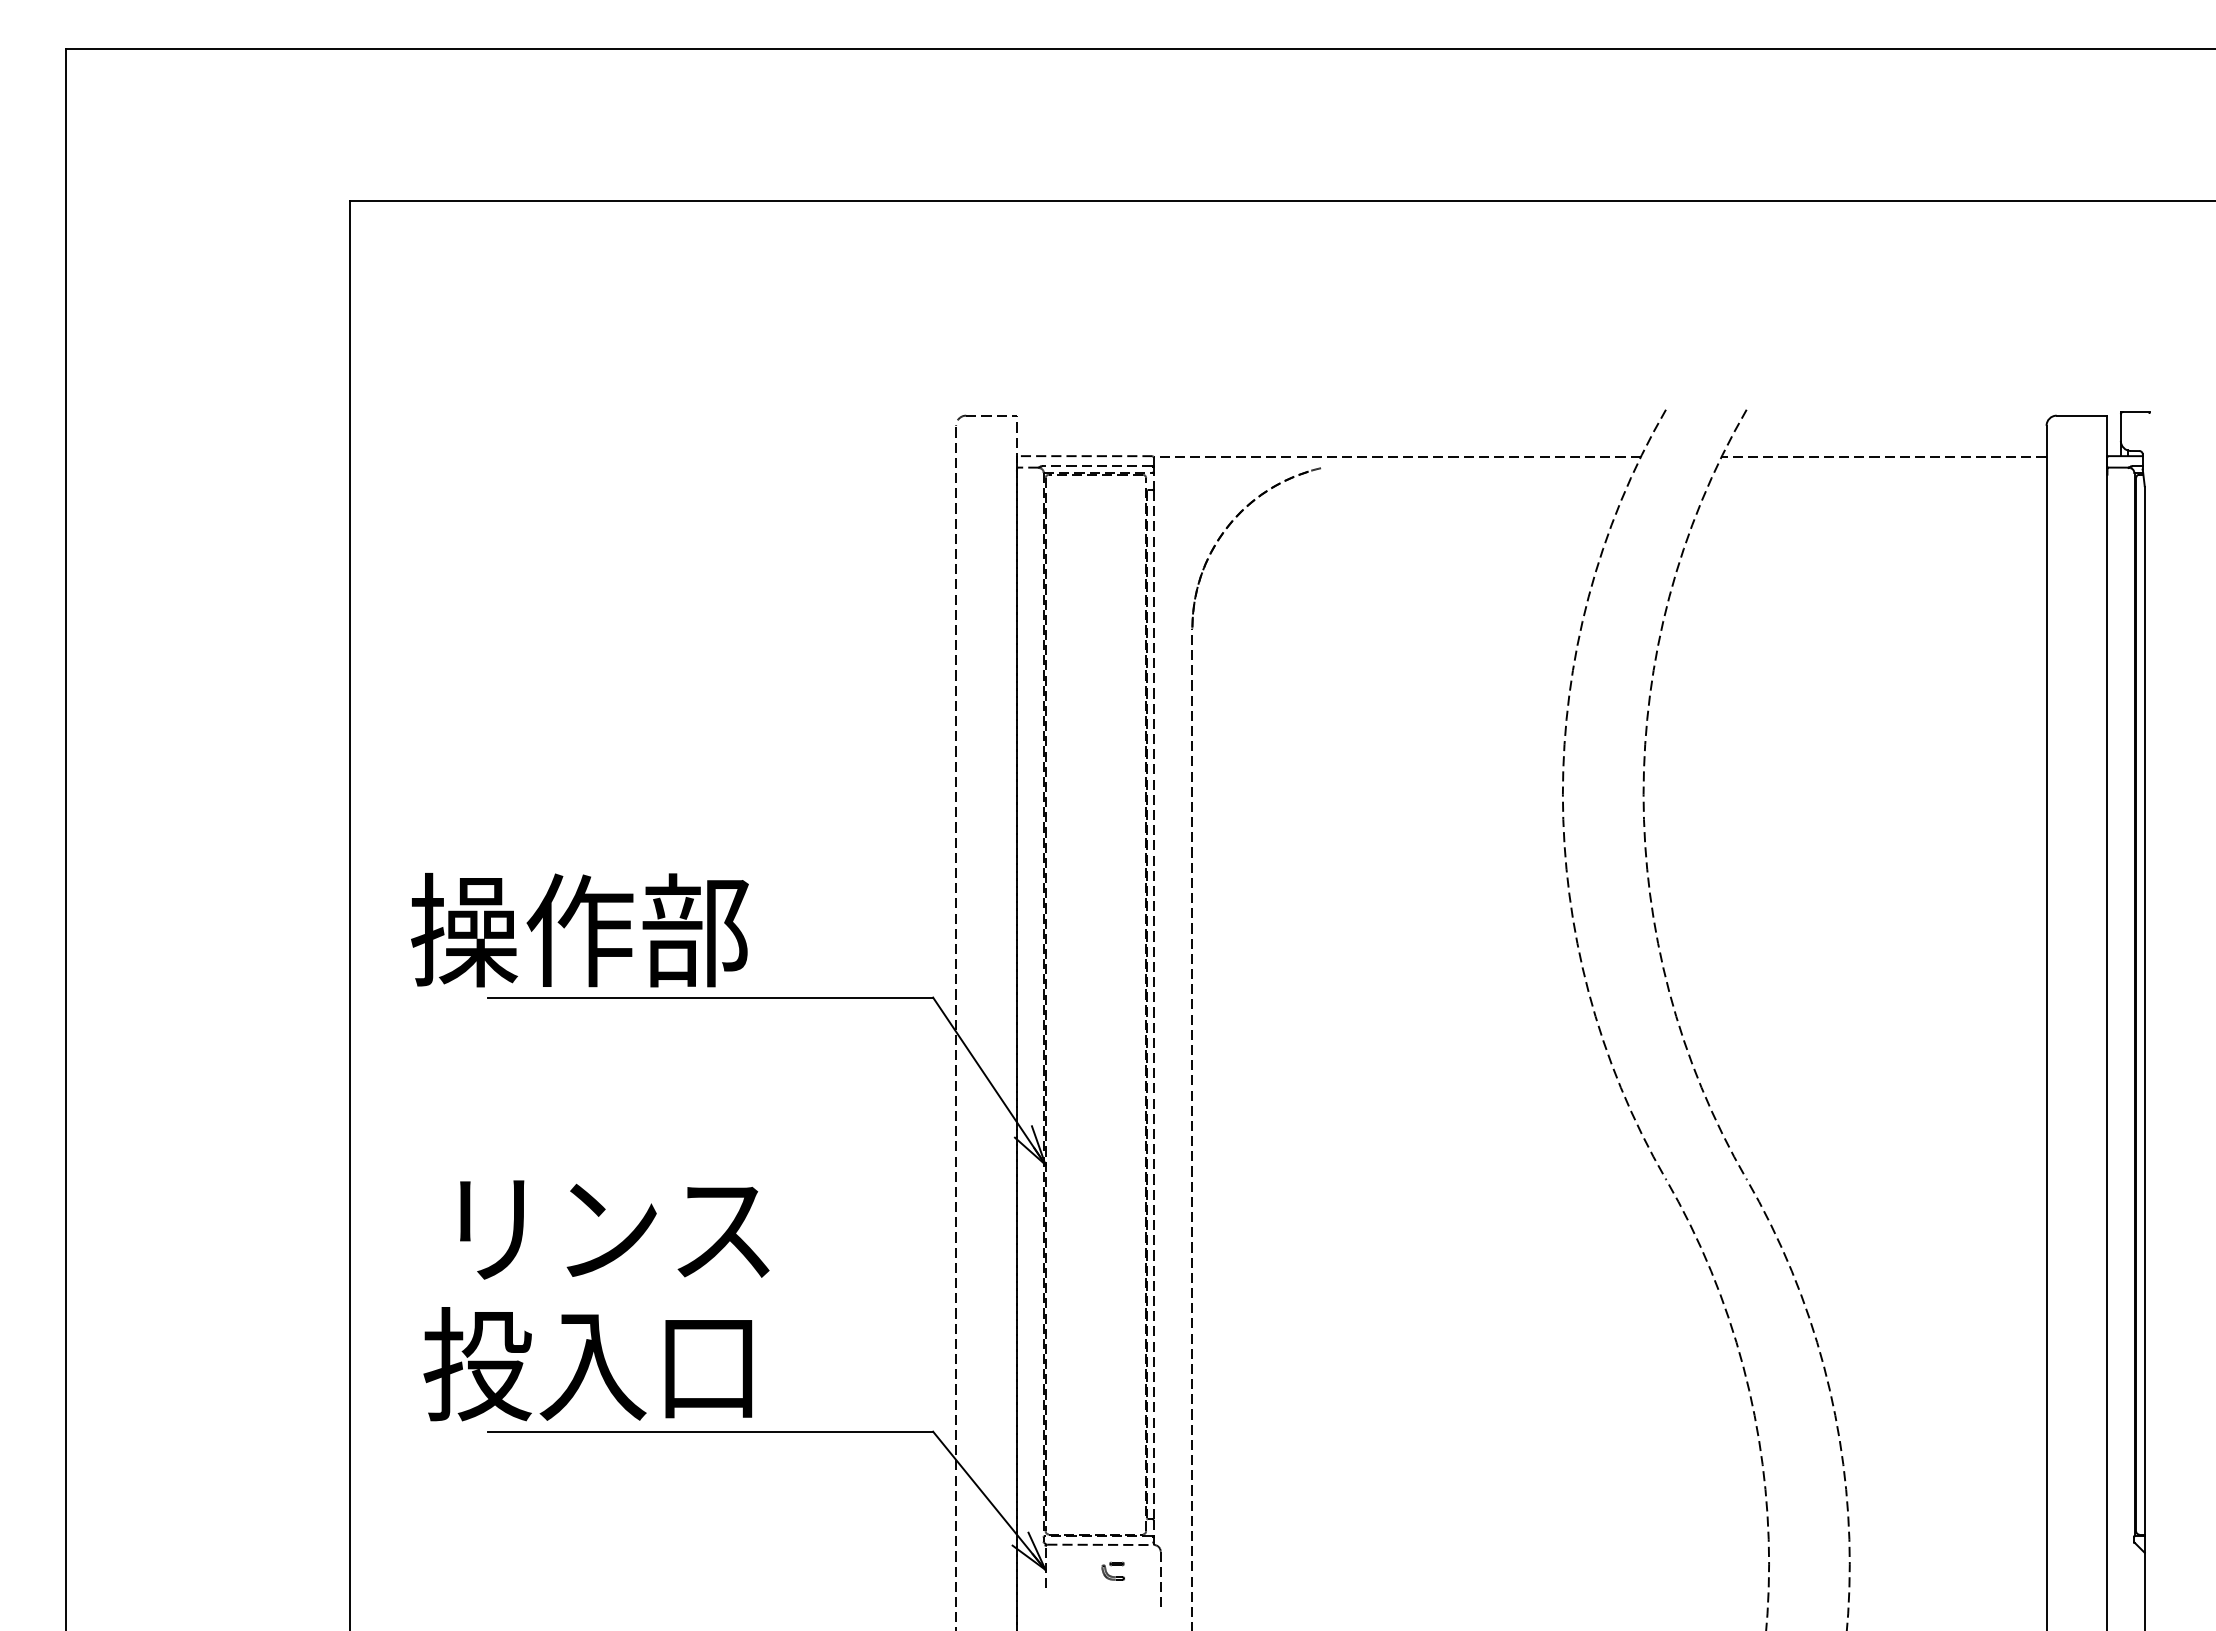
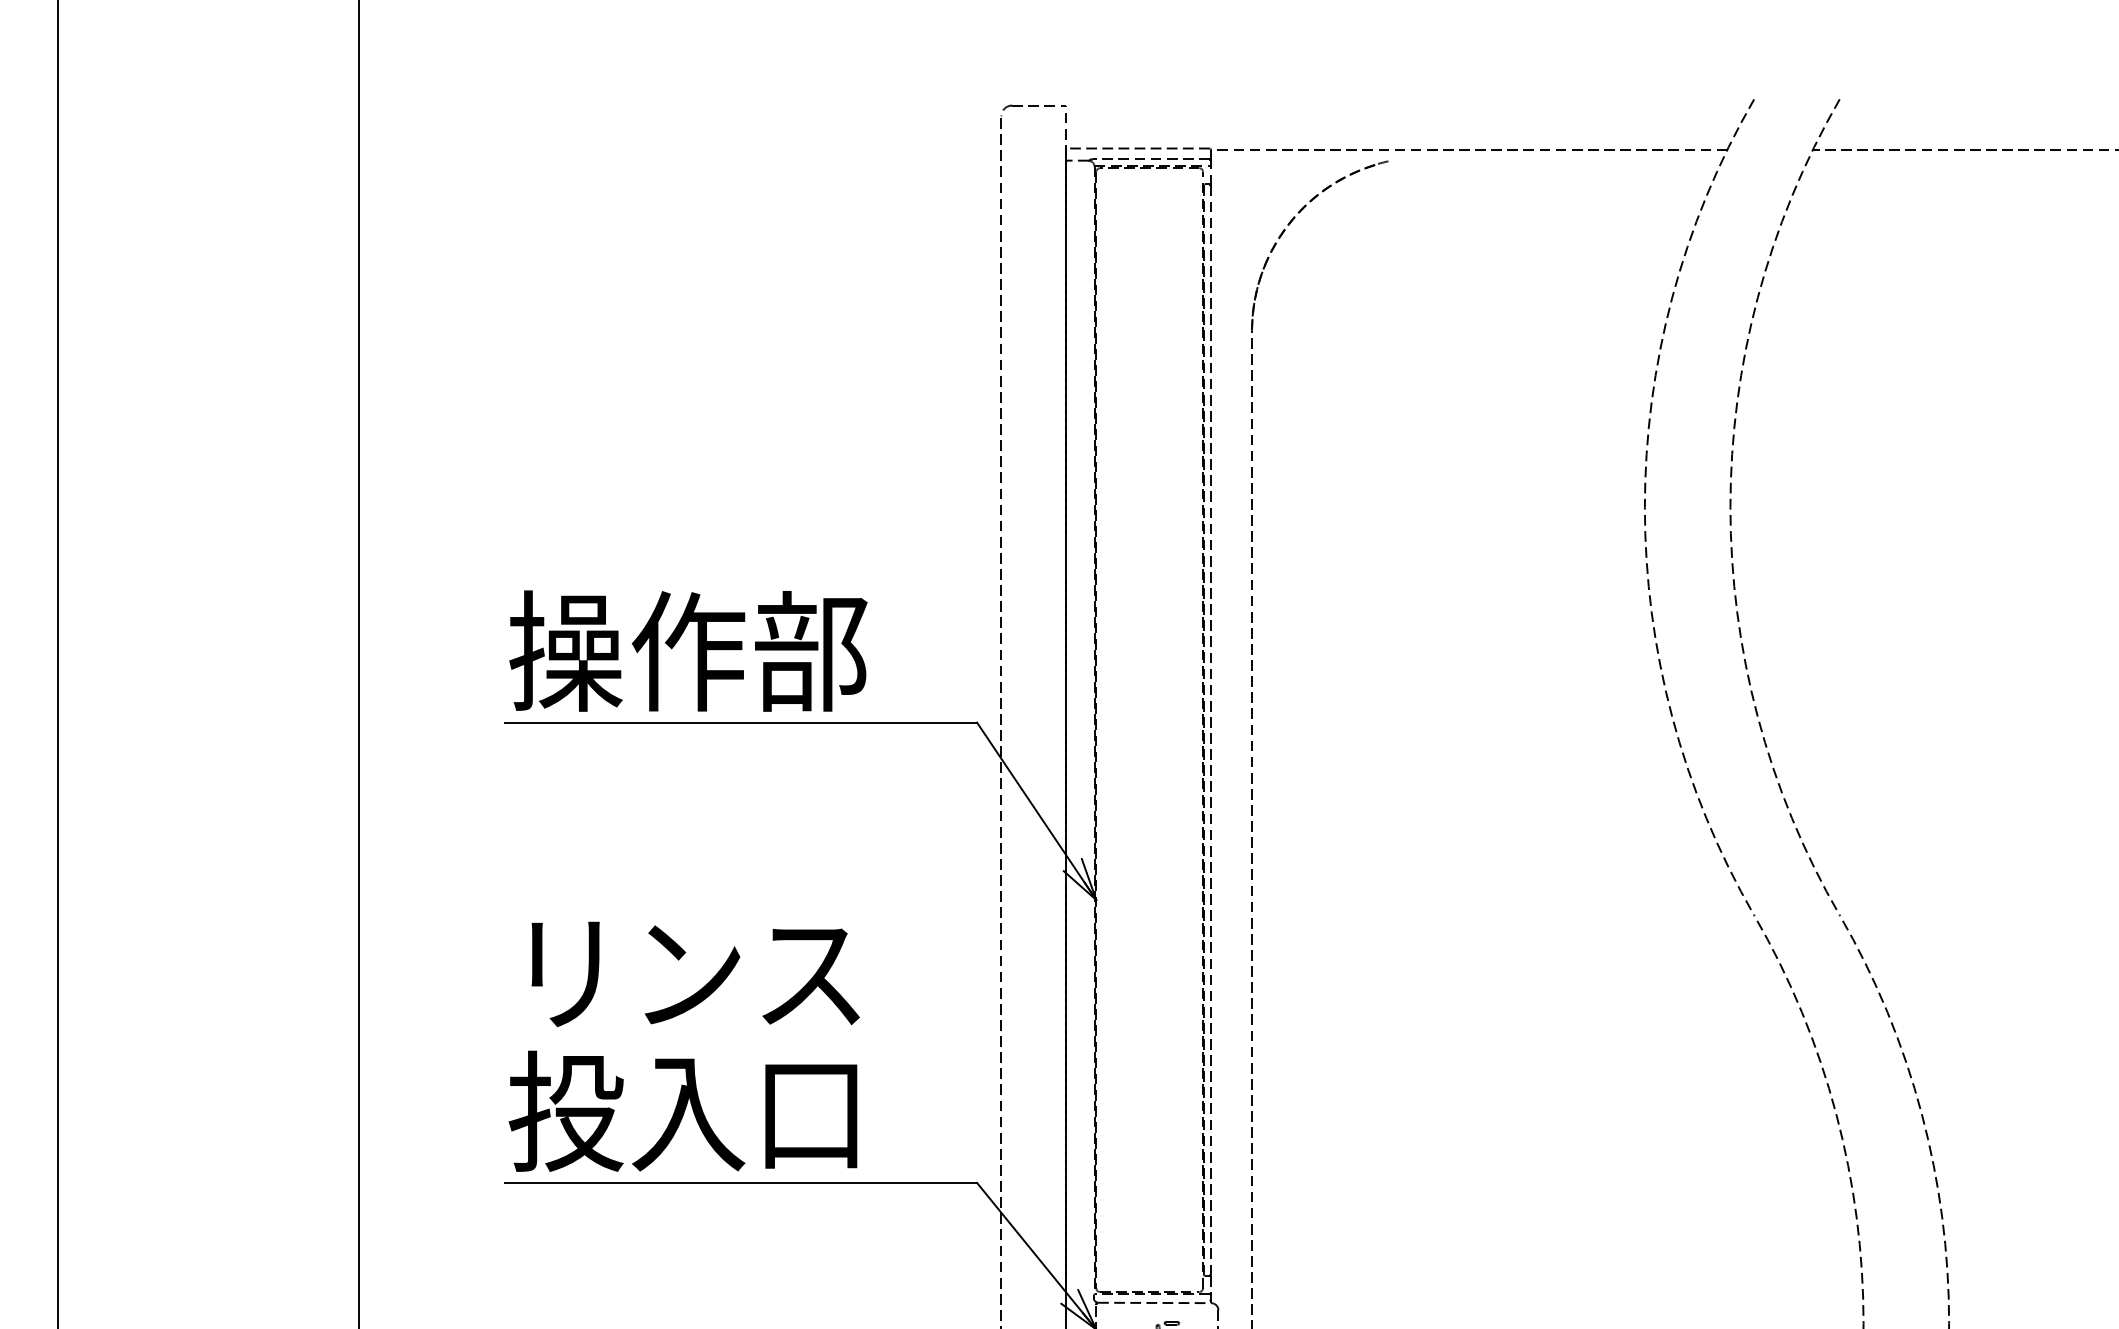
text: (579, 930) -> (687, 651), moved
text: (614, 1229) -> (695, 973), moved
text: (587, 1364) -> (682, 1111), moved

